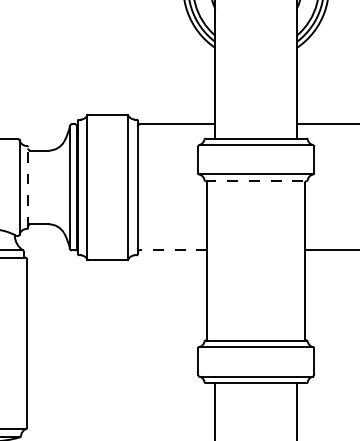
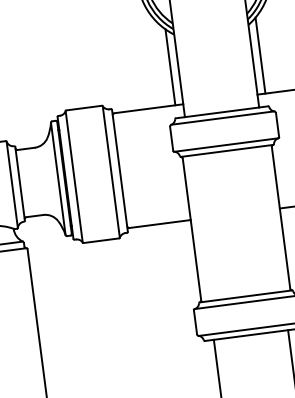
line: (206, 82) -> (170, 67), added
line: (305, 82) -> (260, 55), added
line: (256, 180) -> (227, 150), dashed -> solid
line: (28, 186) -> (20, 182), dashed -> solid
line: (173, 250) -> (160, 224), dashed -> solid

